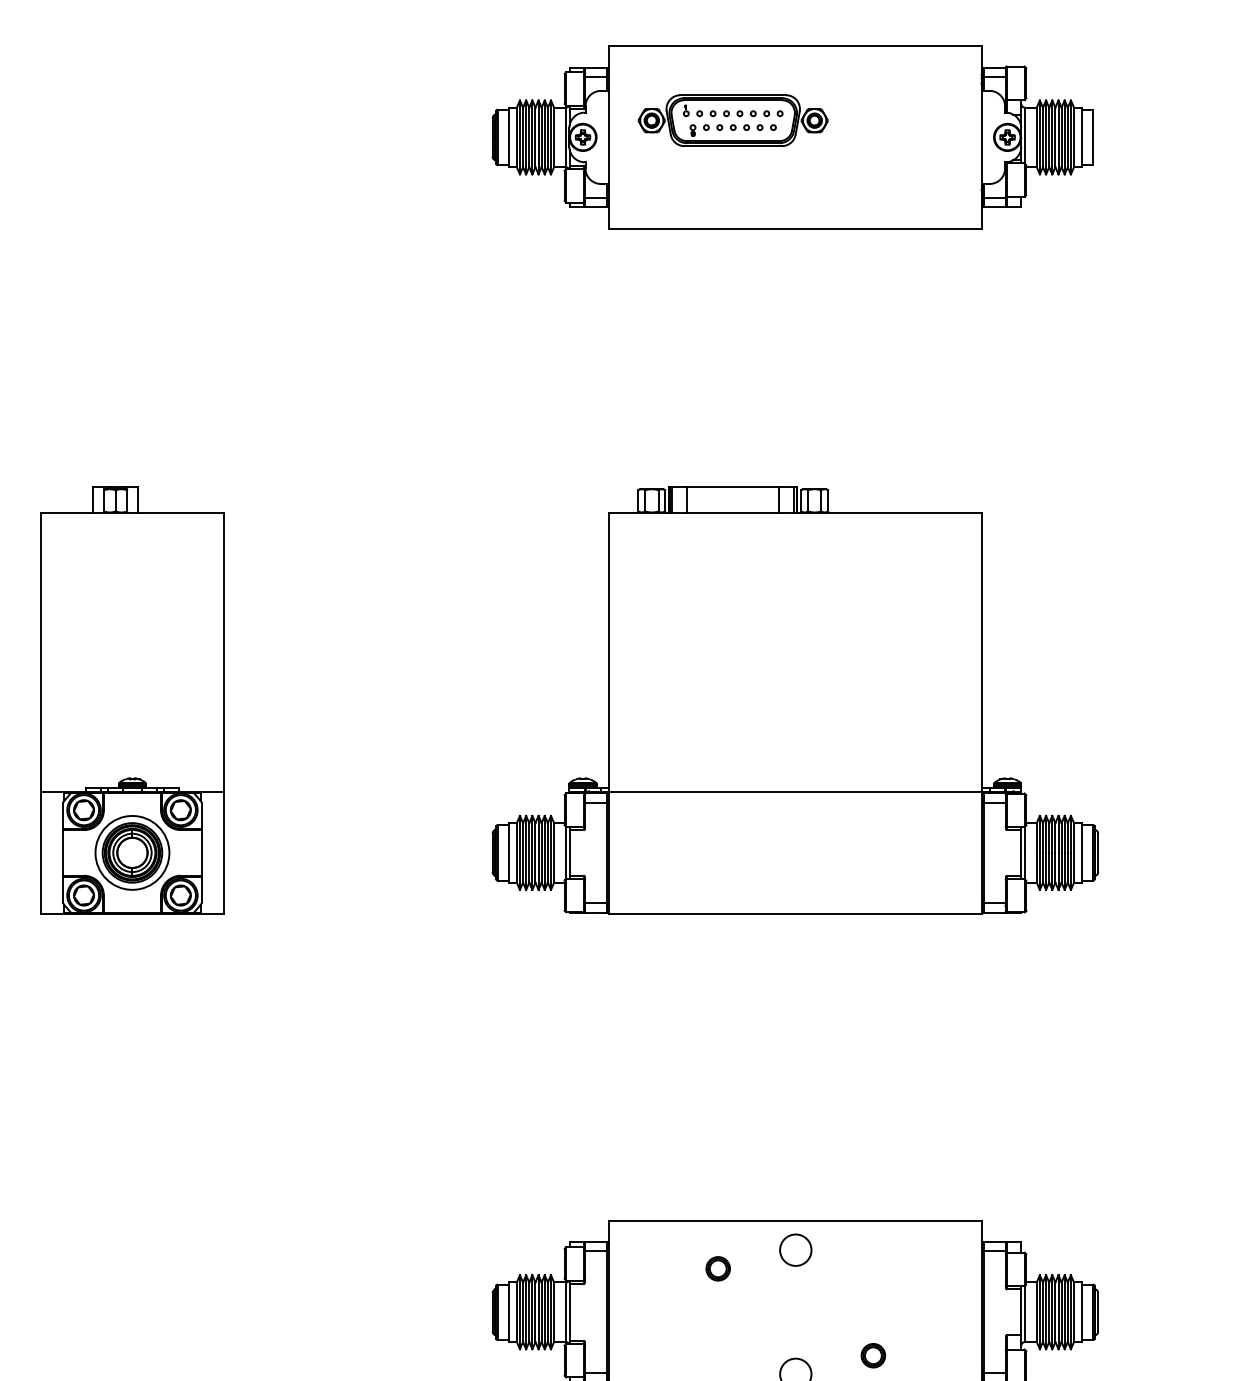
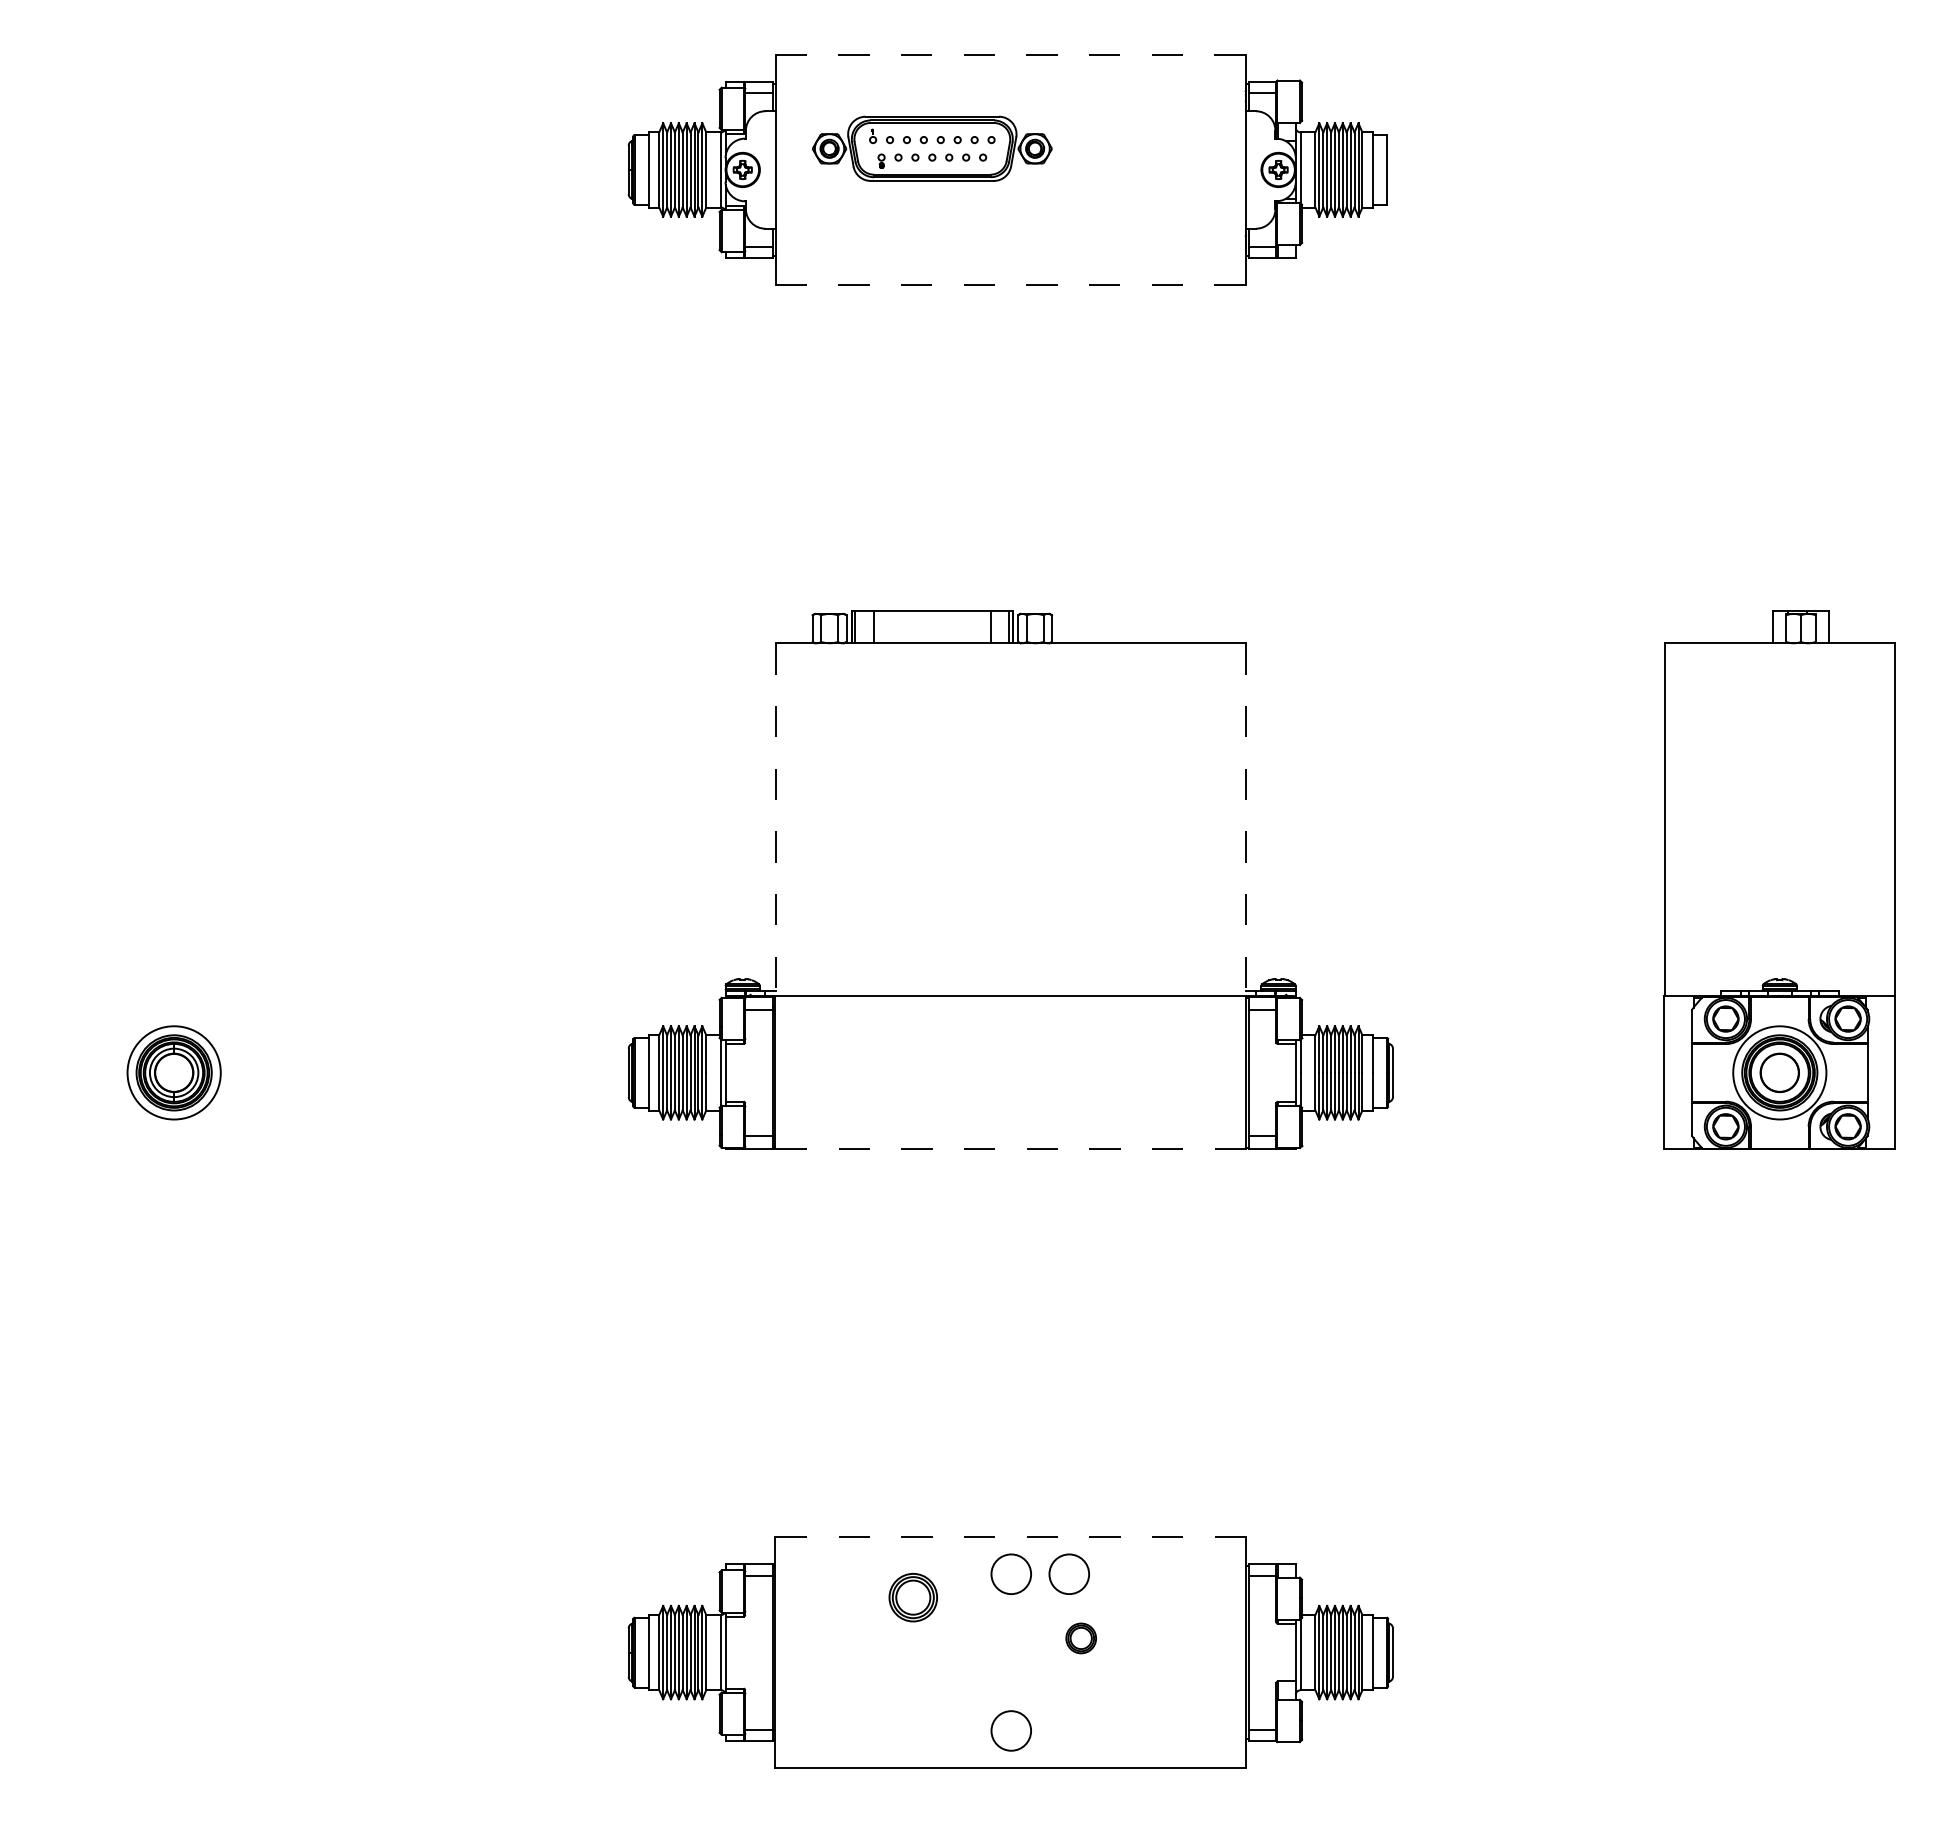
line: (795, 45) -> (1011, 54), solid -> dashed
line: (795, 228) -> (1010, 285), solid -> dashed
line: (608, 652) -> (775, 820), solid -> dashed
line: (981, 652) -> (1245, 820), solid -> dashed
part: (132, 699) -> (174, 879), removed
line: (795, 913) -> (1010, 1149), solid -> dashed
line: (795, 1221) -> (1010, 1537), solid -> dashed
circle: (841, 1249) -> (1068, 1573), added
part: (718, 1268) -> (913, 1597), size x1.6
part: (872, 1355) -> (1080, 1638), moved

